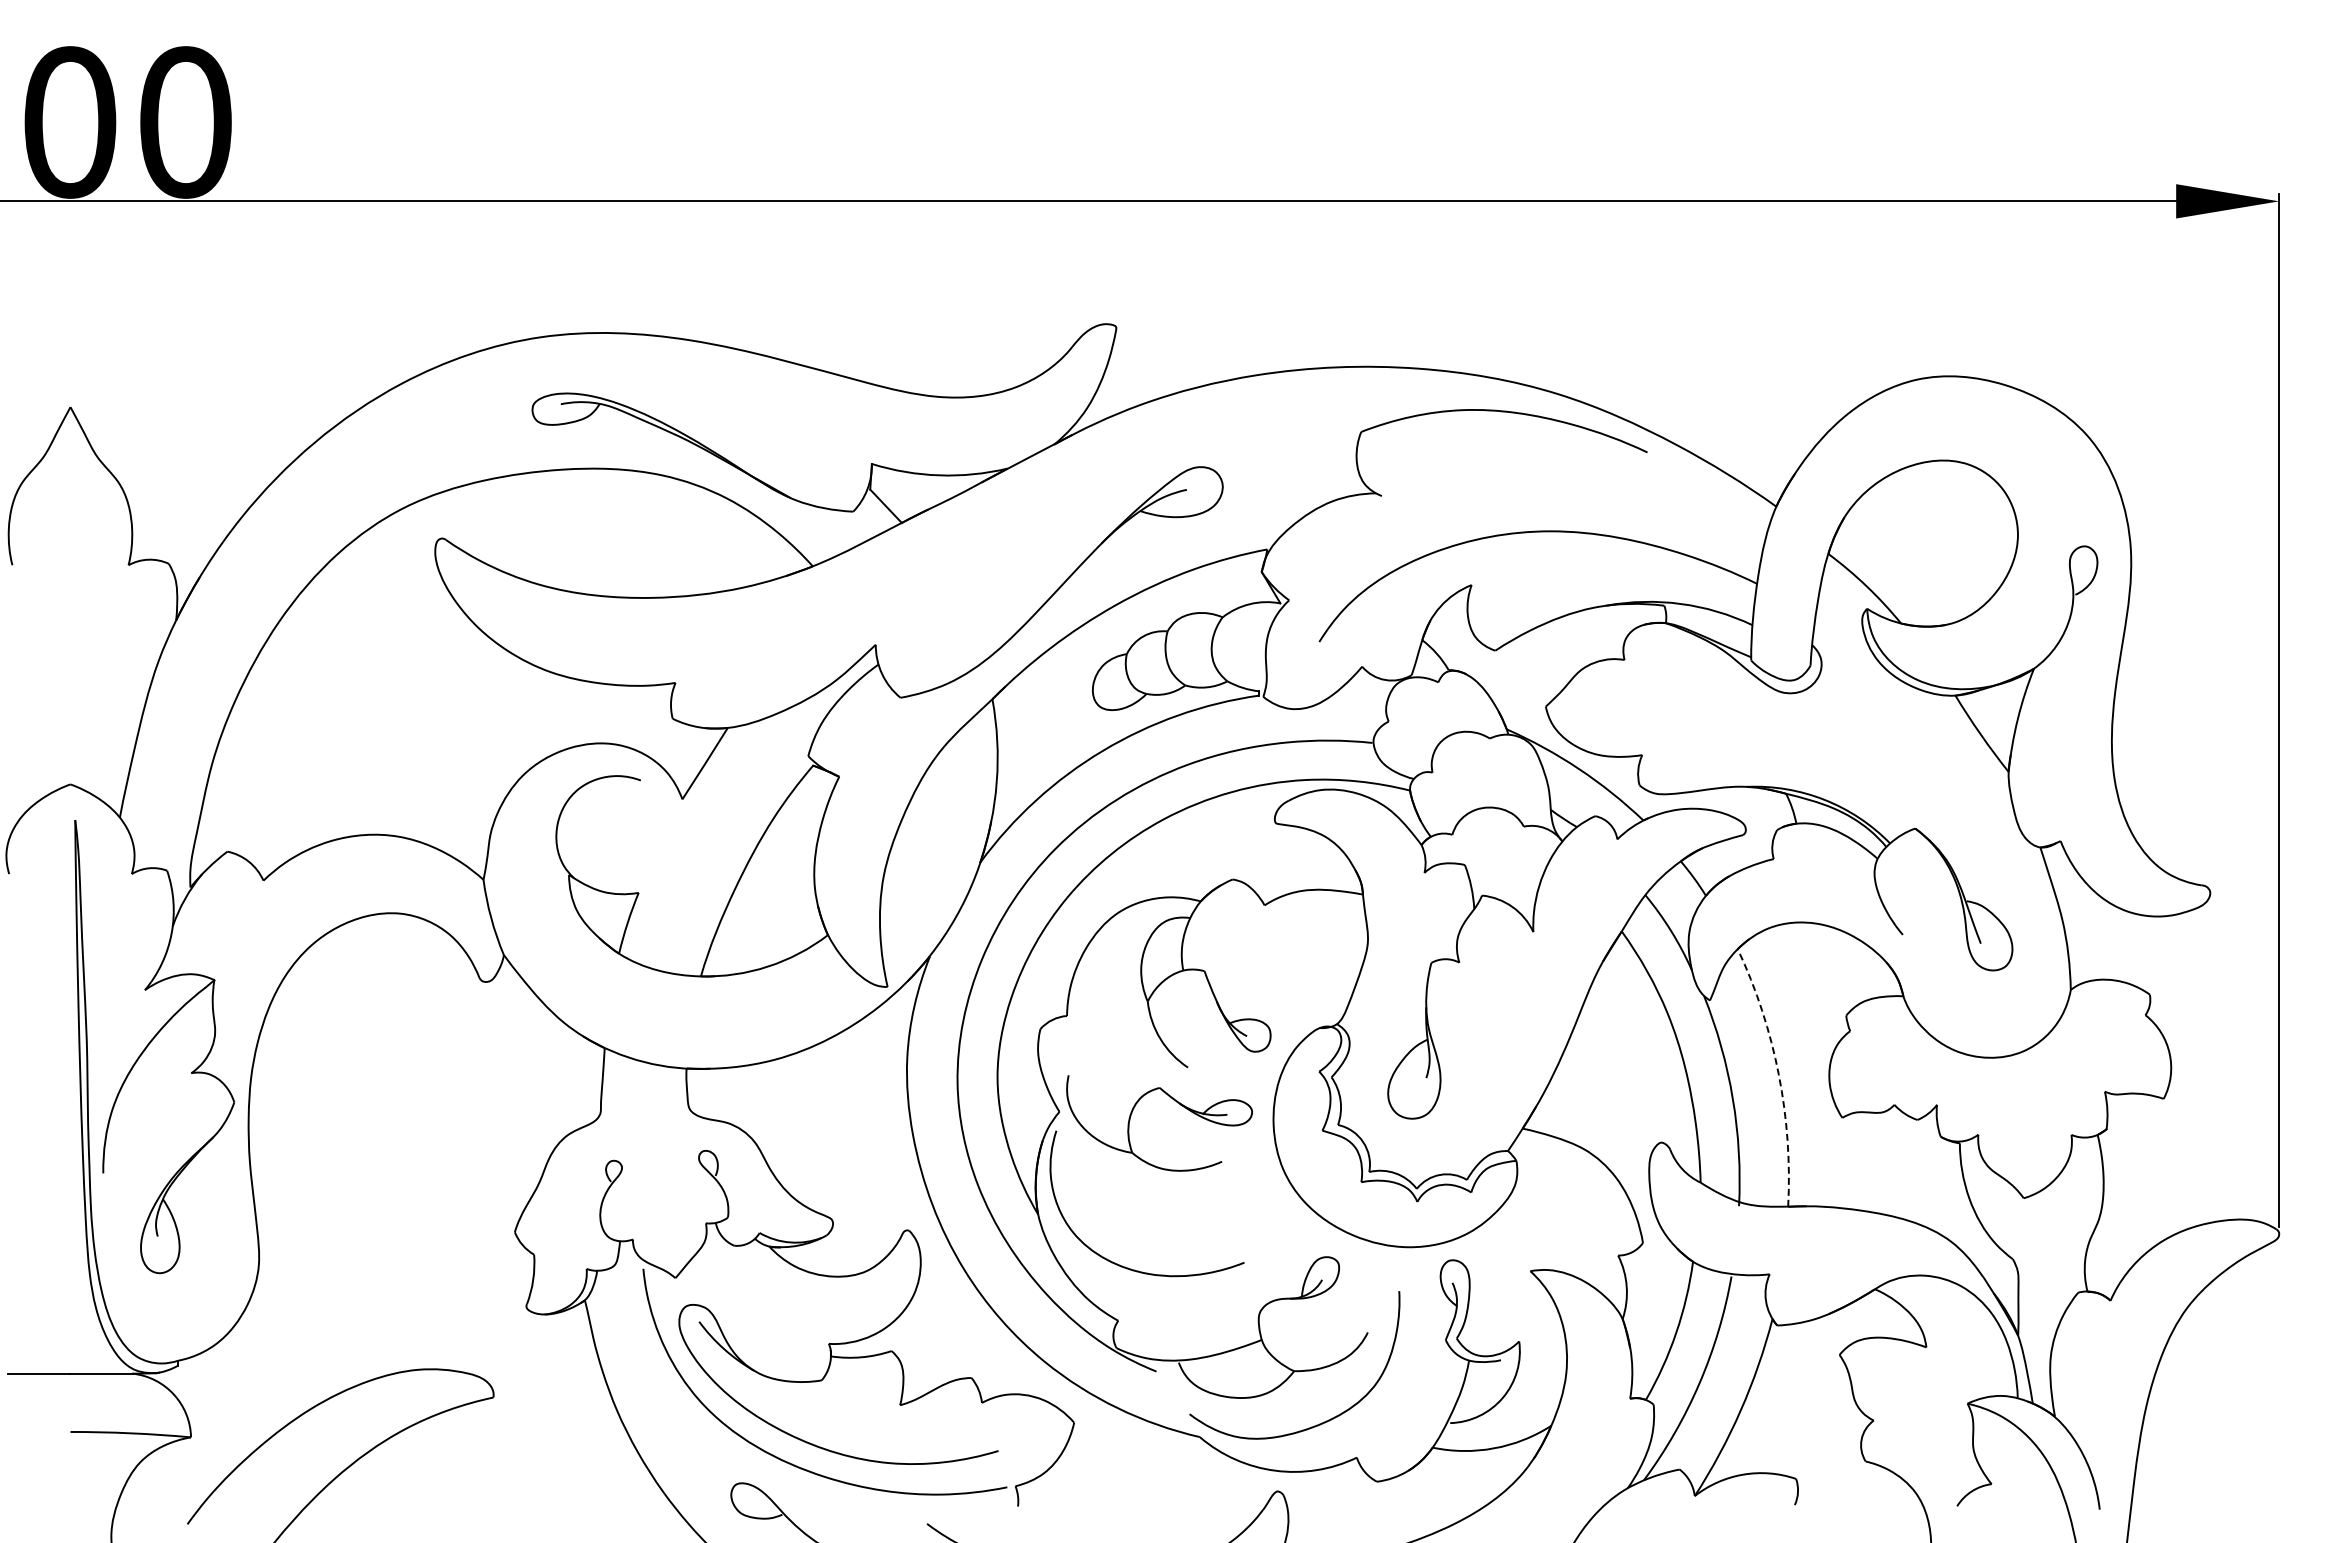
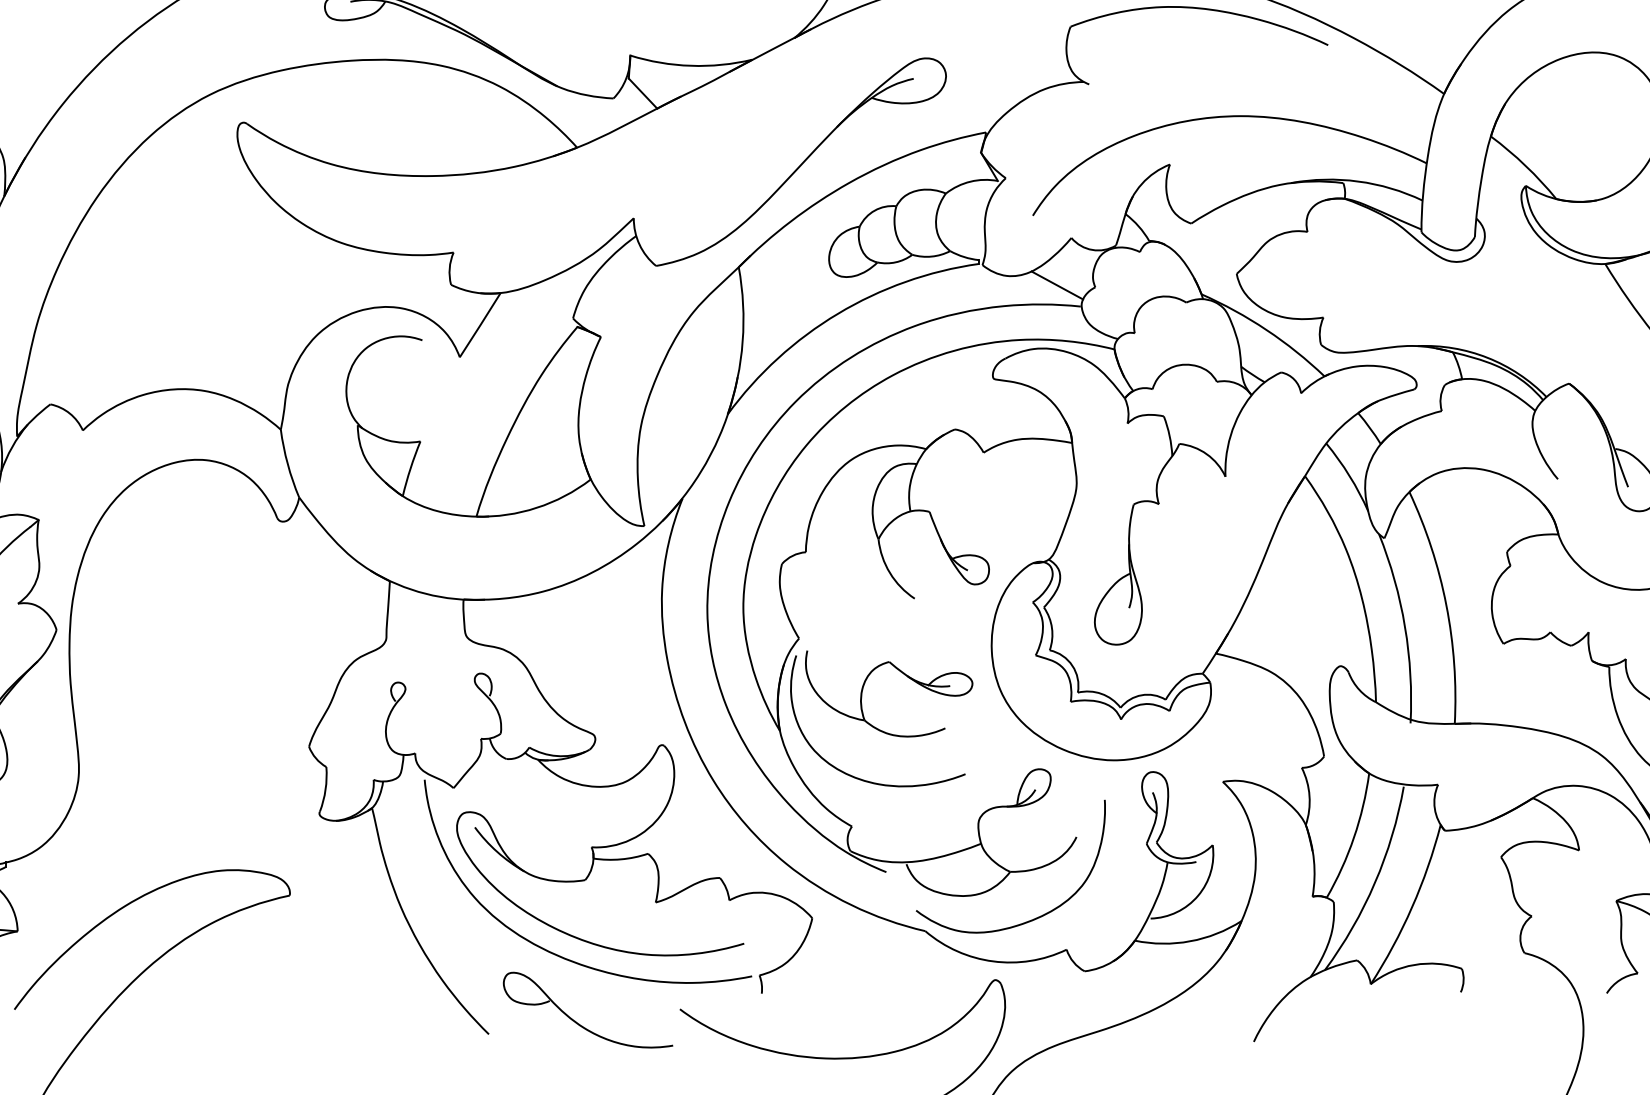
line: (1346, 718) -> (1057, 284), added
arc: (1778, 1074) -> (1446, 604), dashed -> solid
part: (1177, 1103) -> (905, 675), moved

